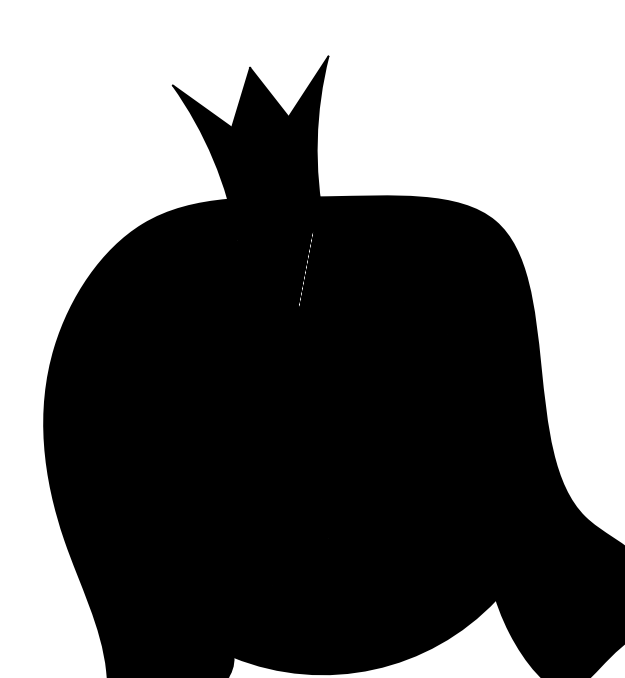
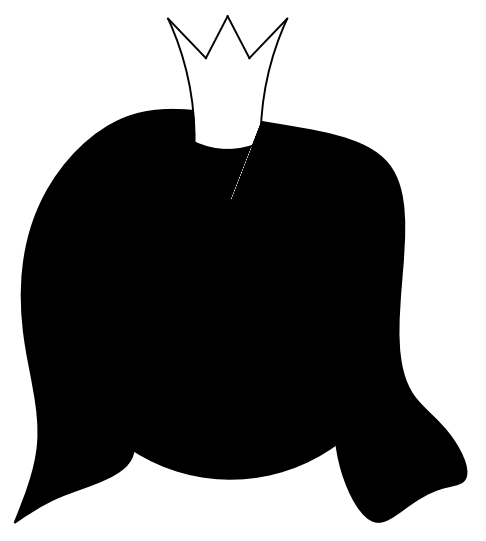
fill: (266, 154) -> (227, 82), removed

